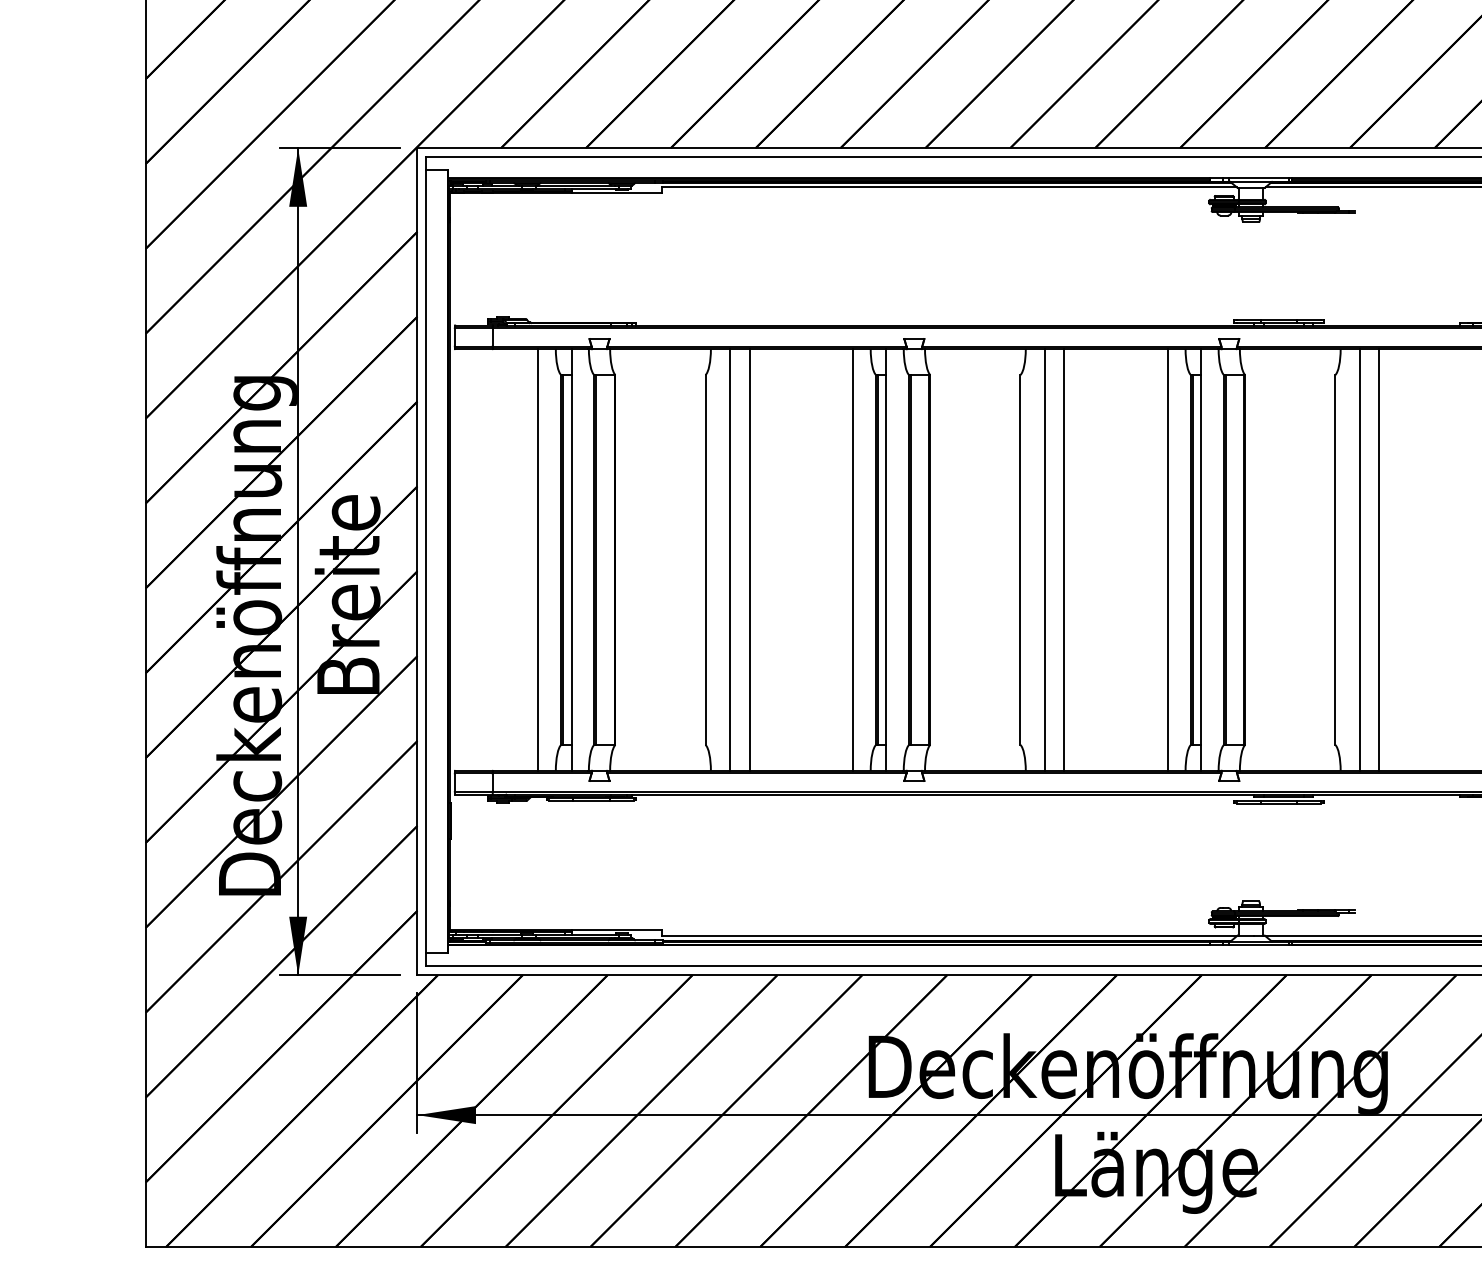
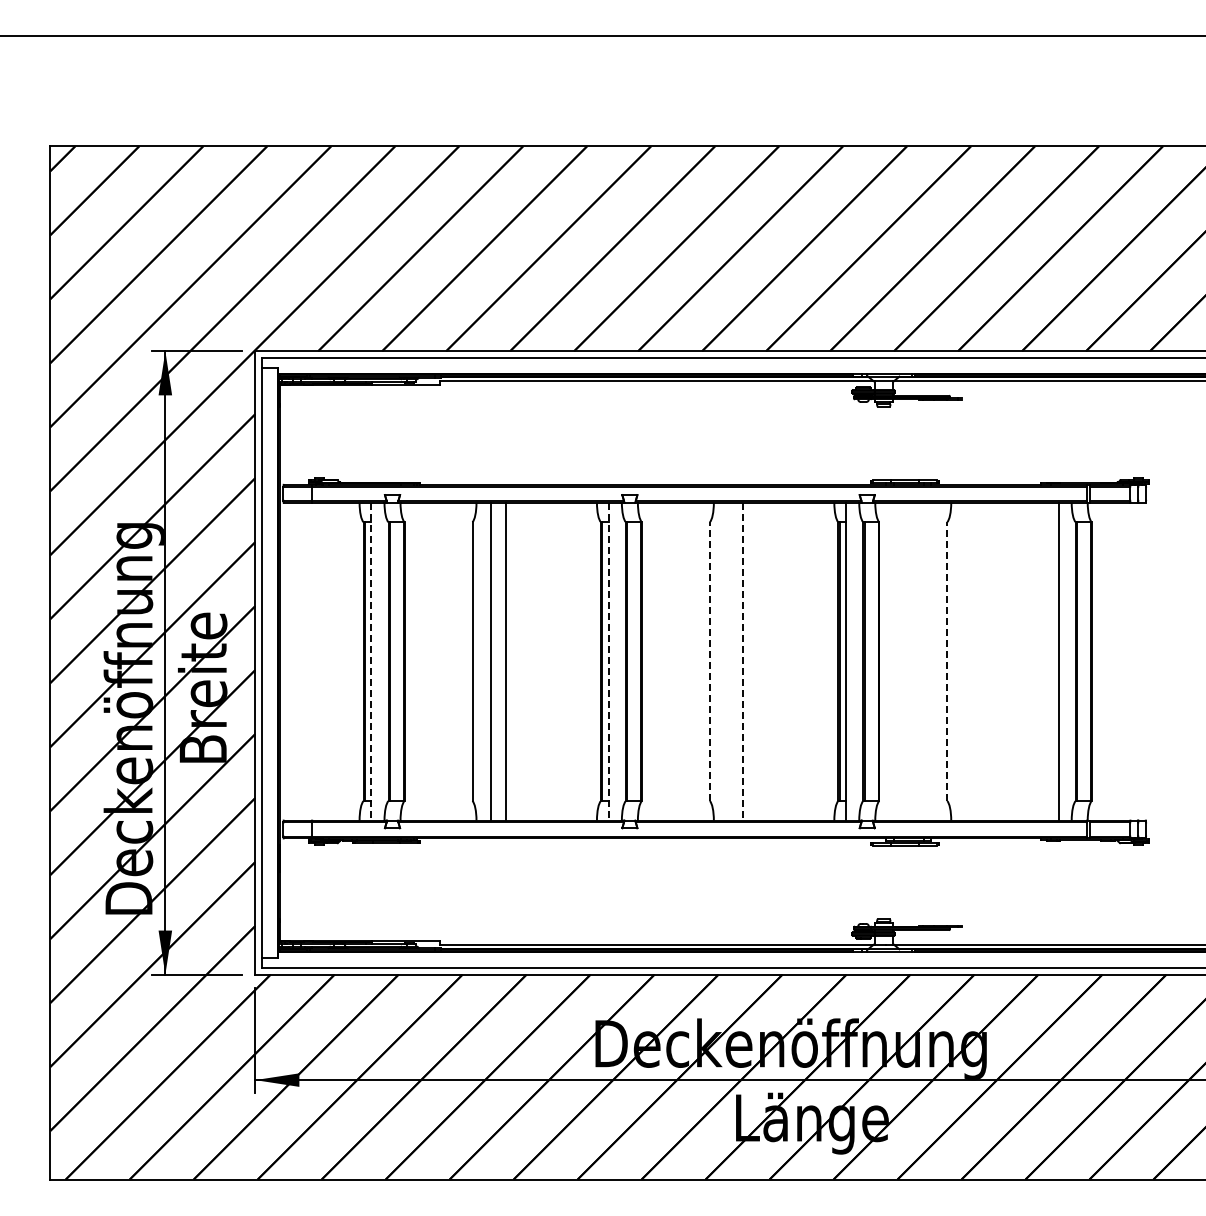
line: (538, 559) -> (346, 661), removed
line: (571, 559) -> (371, 661), solid -> dashed
line: (852, 559) -> (583, 661), removed
line: (886, 559) -> (608, 661), solid -> dashed
line: (1019, 559) -> (709, 661), solid -> dashed
line: (1045, 559) -> (728, 661), removed
line: (1063, 559) -> (742, 661), solid -> dashed
line: (1168, 559) -> (821, 661), removed
line: (1335, 559) -> (947, 661), solid -> dashed
line: (1359, 559) -> (965, 661), removed
line: (1379, 559) -> (980, 661), removed

